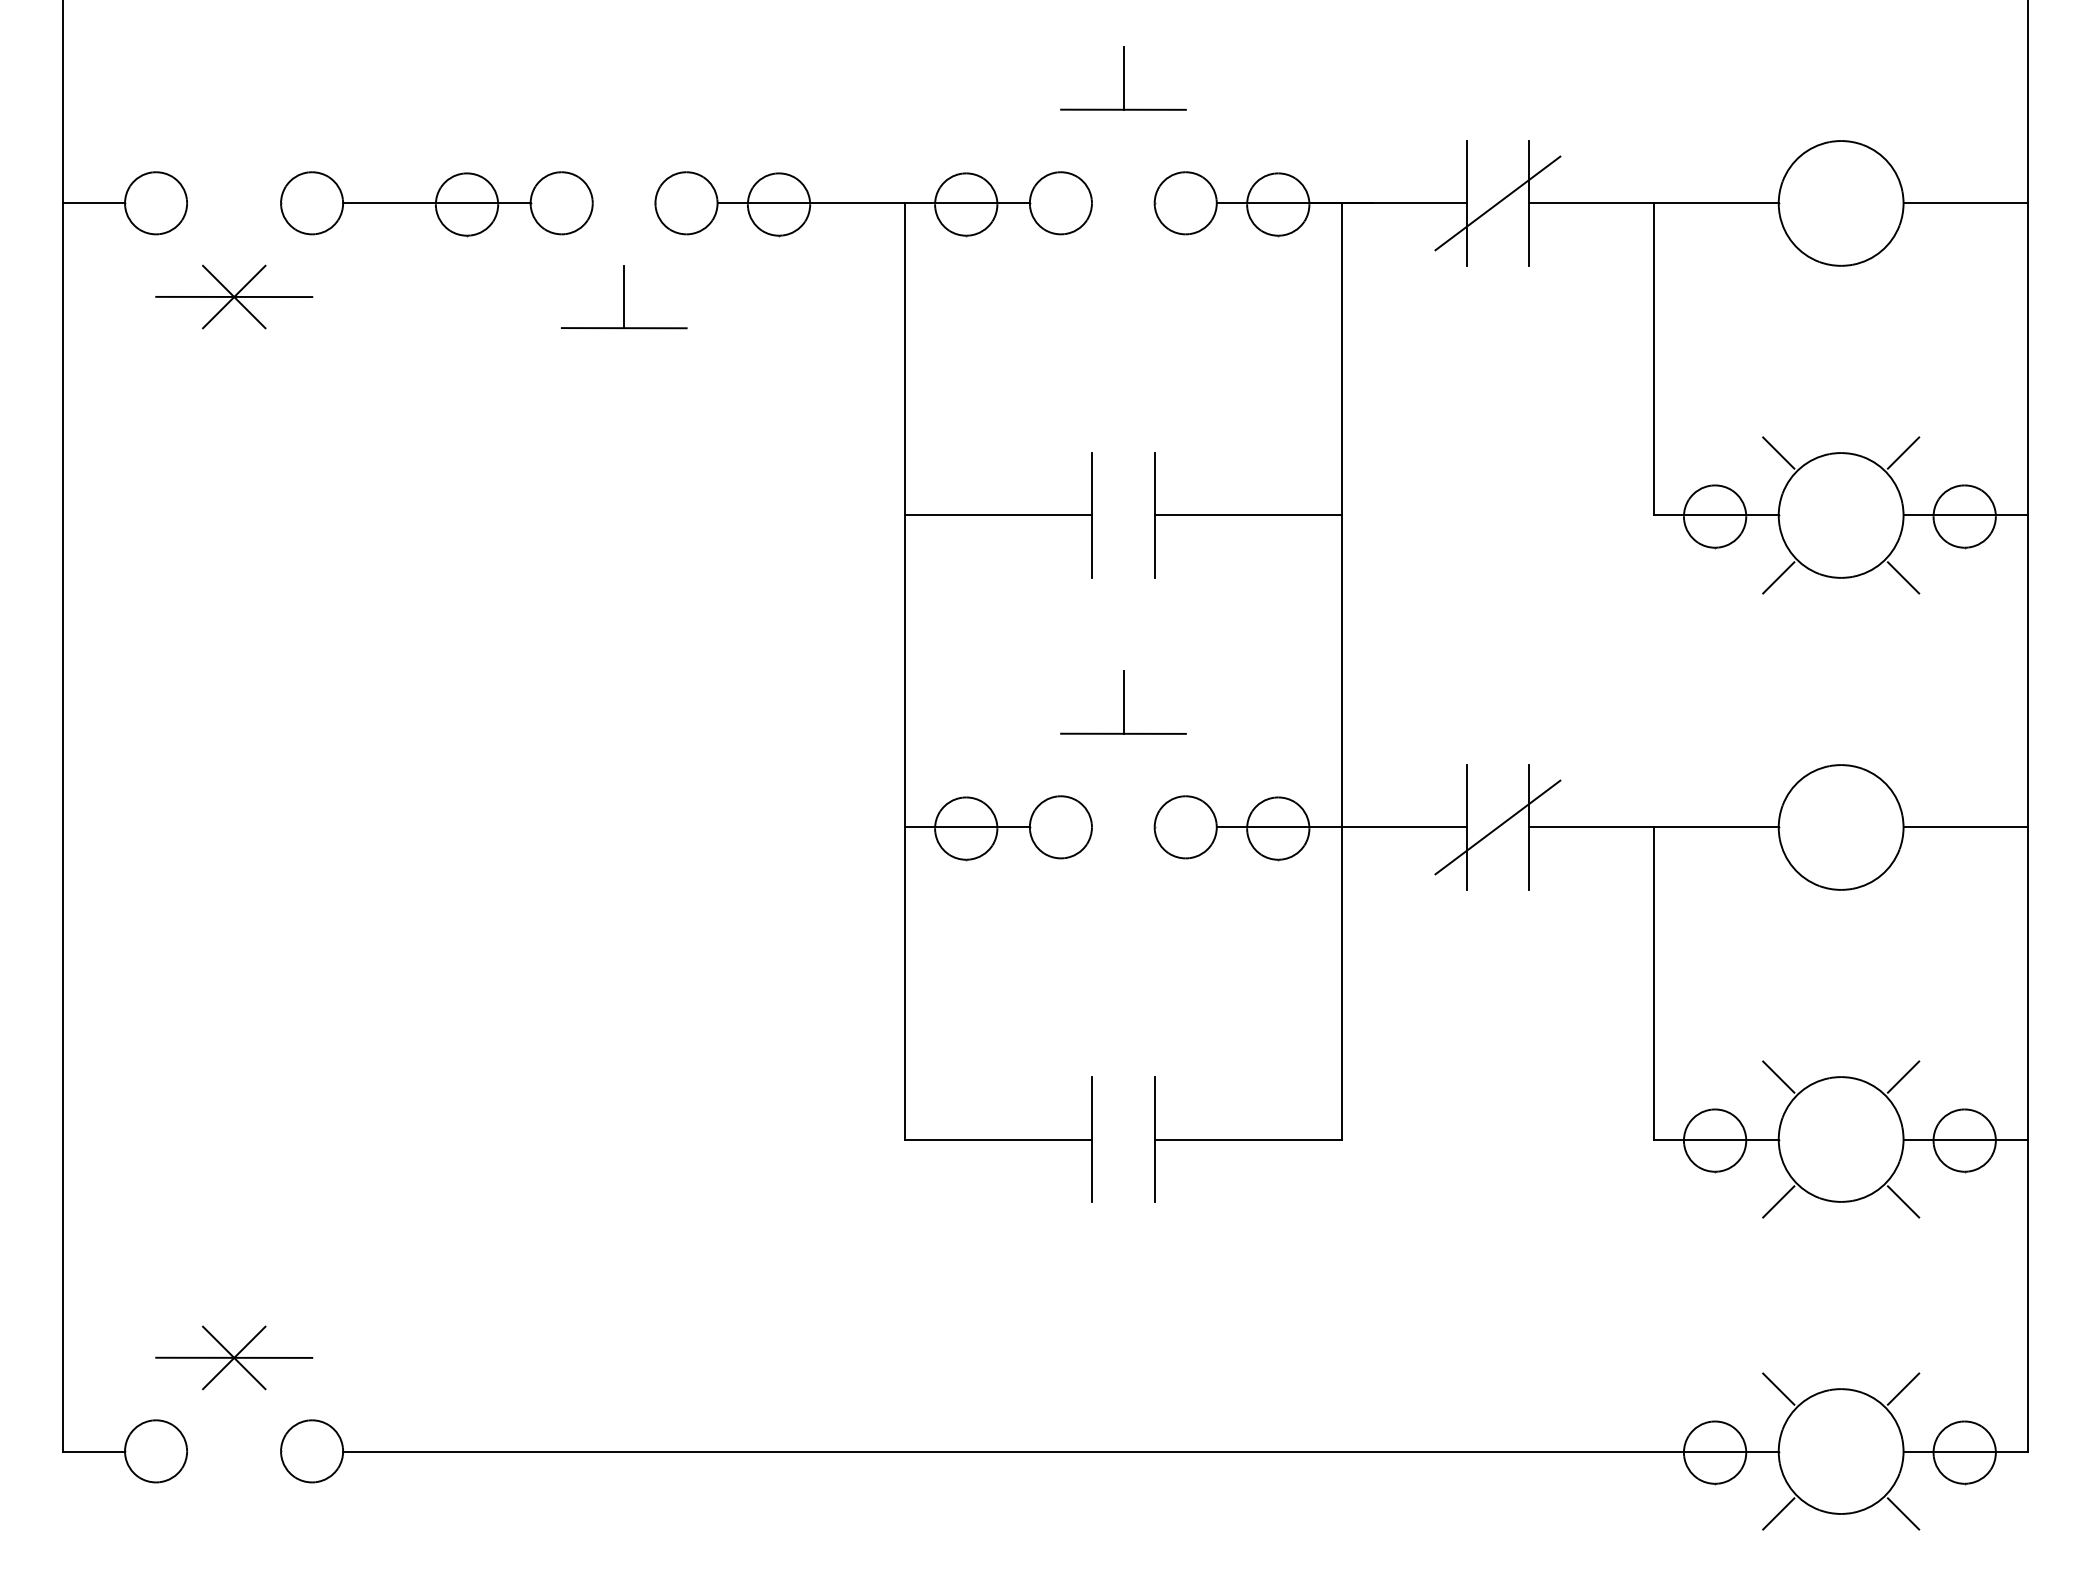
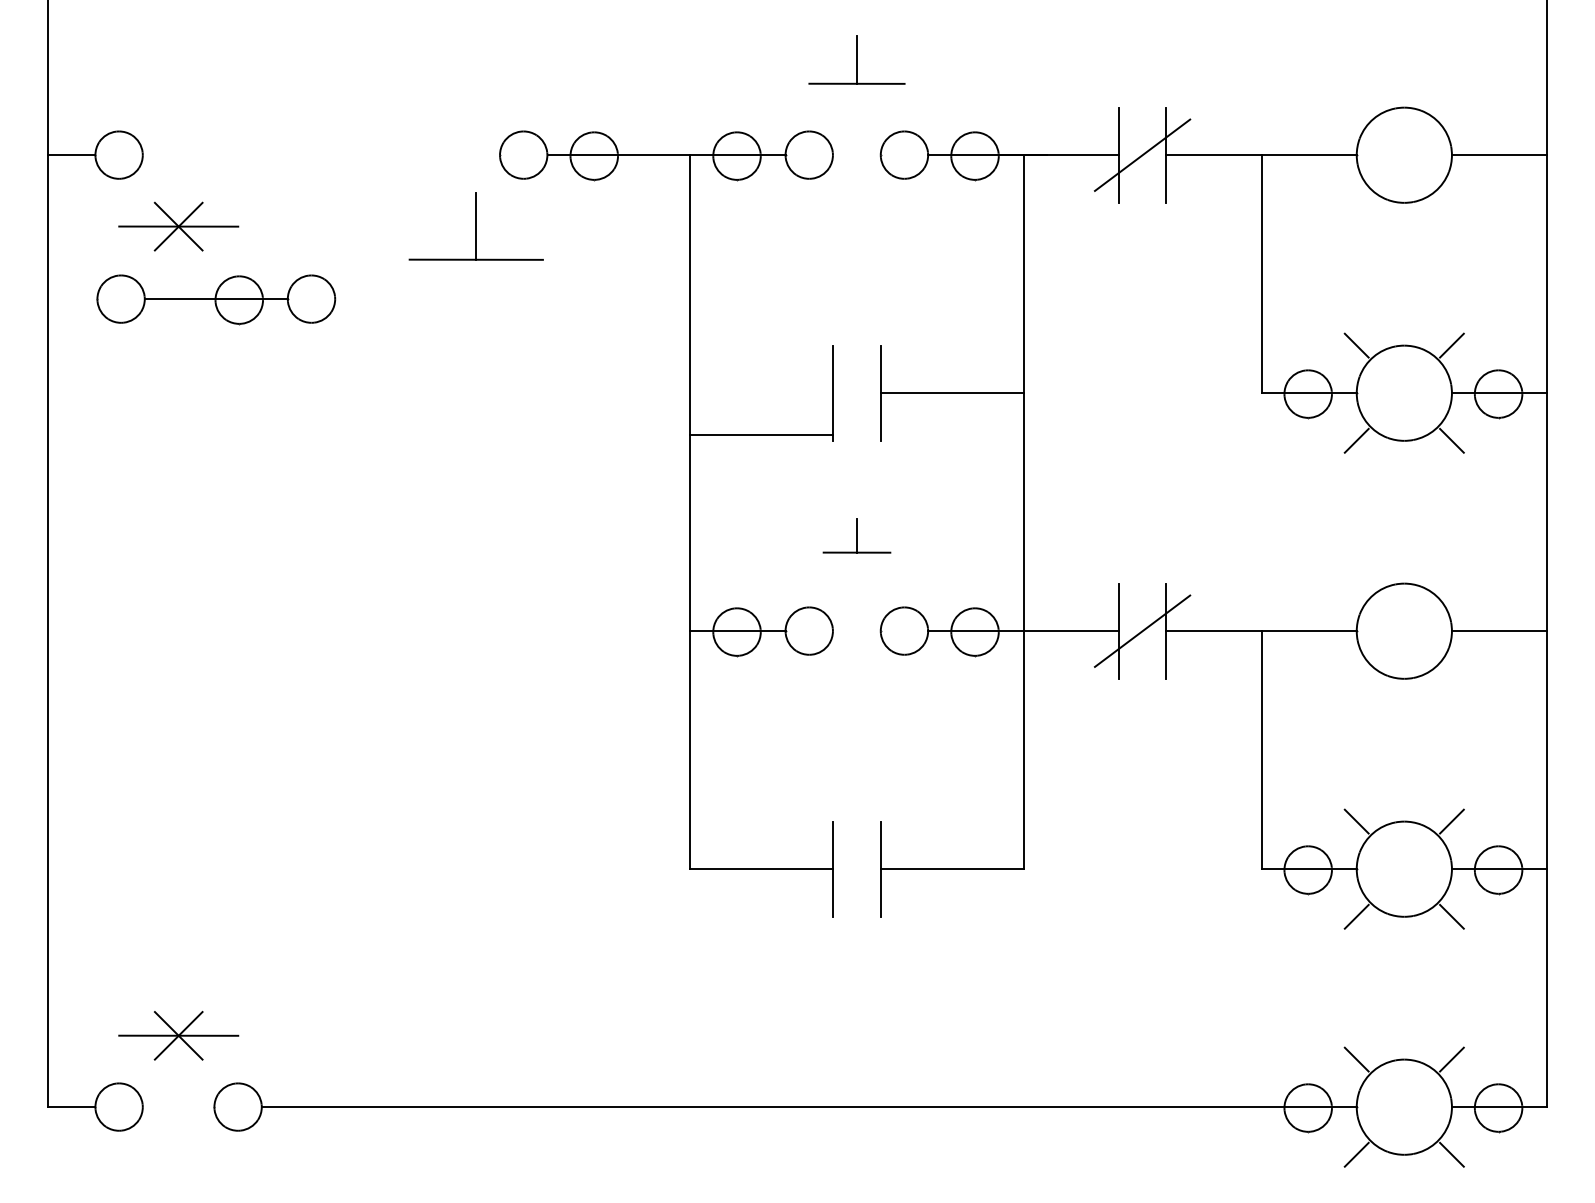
part: (437, 203) -> (216, 299), moved
part: (623, 296) -> (475, 226), size x1.4
line: (998, 515) -> (761, 435), moved
part: (1122, 701) -> (856, 535), size x0.7

